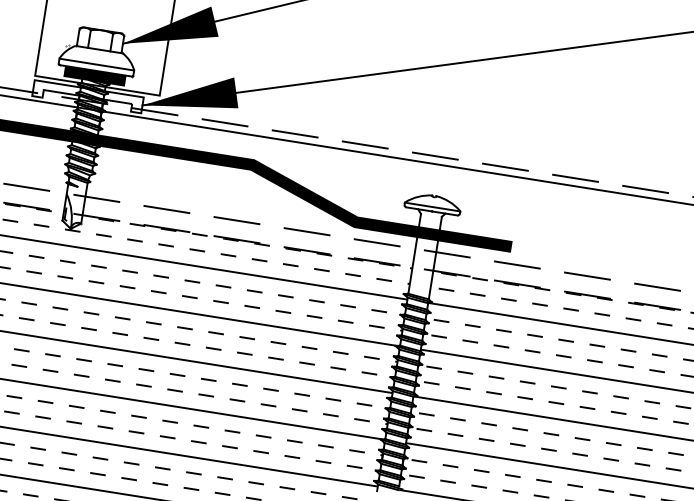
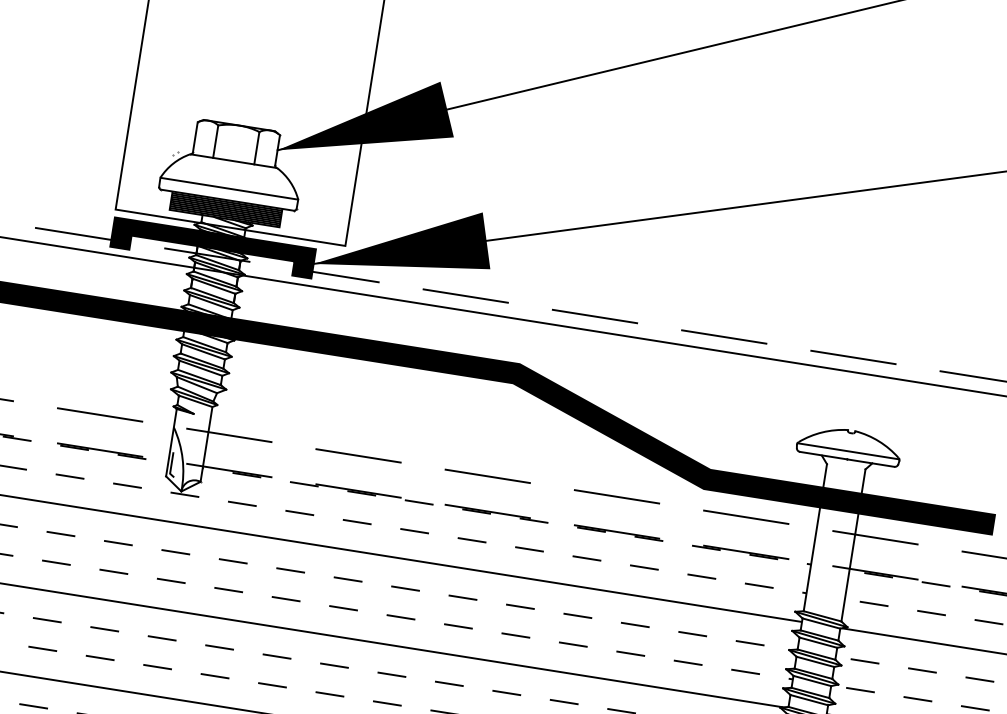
fill: (87, 96) -> (212, 247), added

